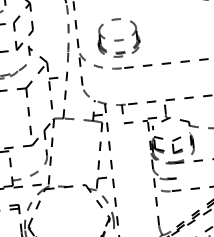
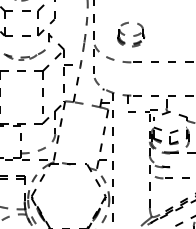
part: (117, 37) -> (130, 34), size x0.7

